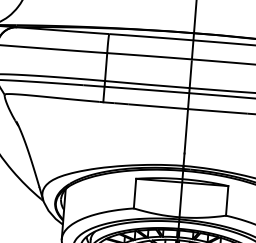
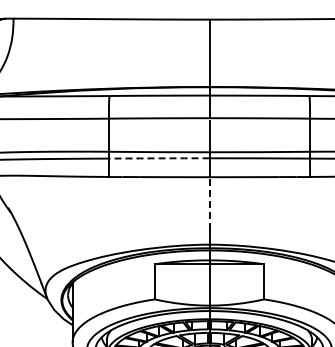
arc: (147, 90) -> (159, 158), solid -> dashed
line: (186, 131) -> (209, 203), solid -> dashed

